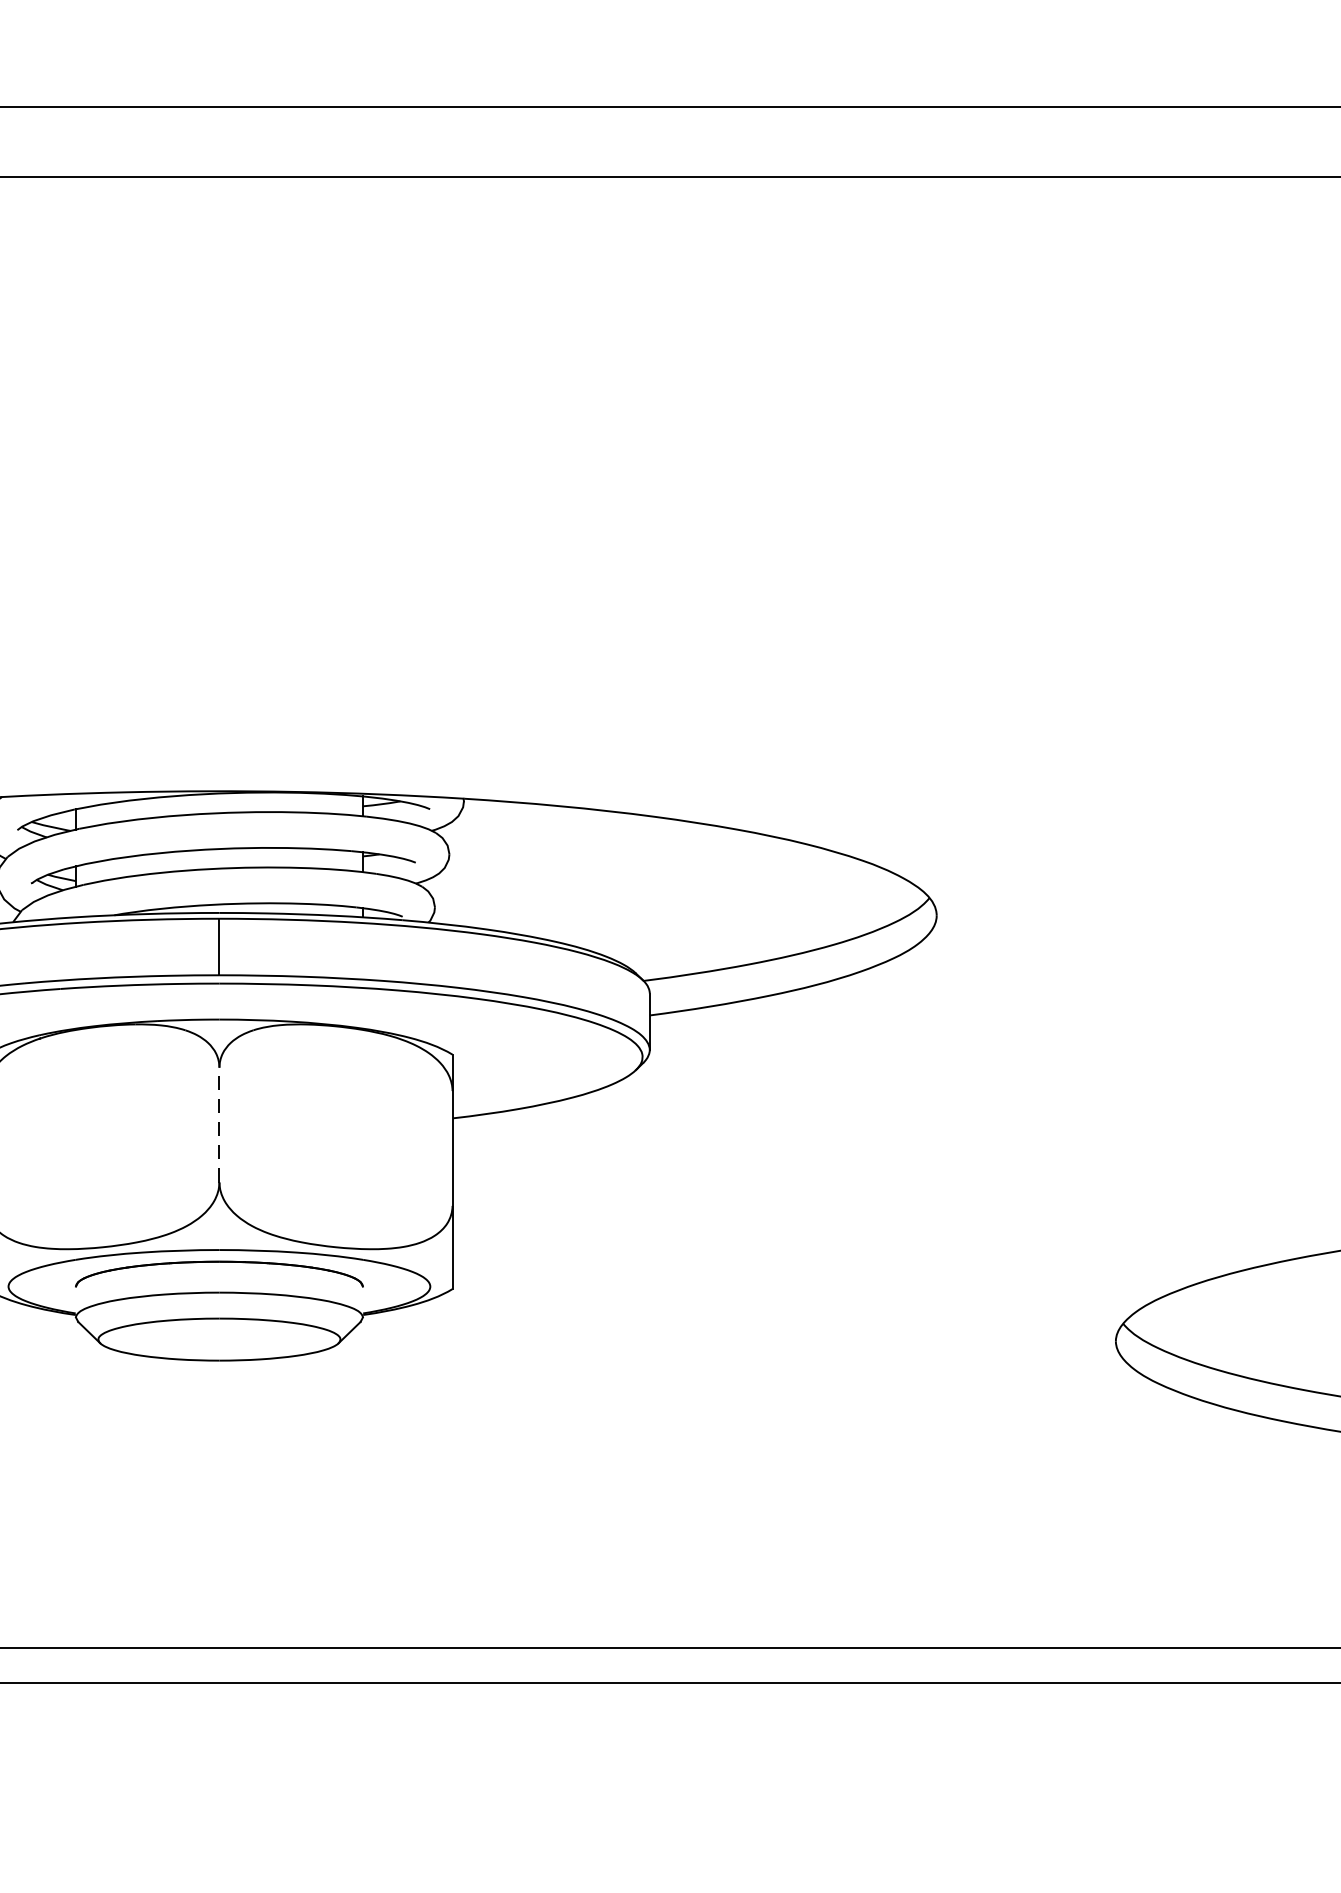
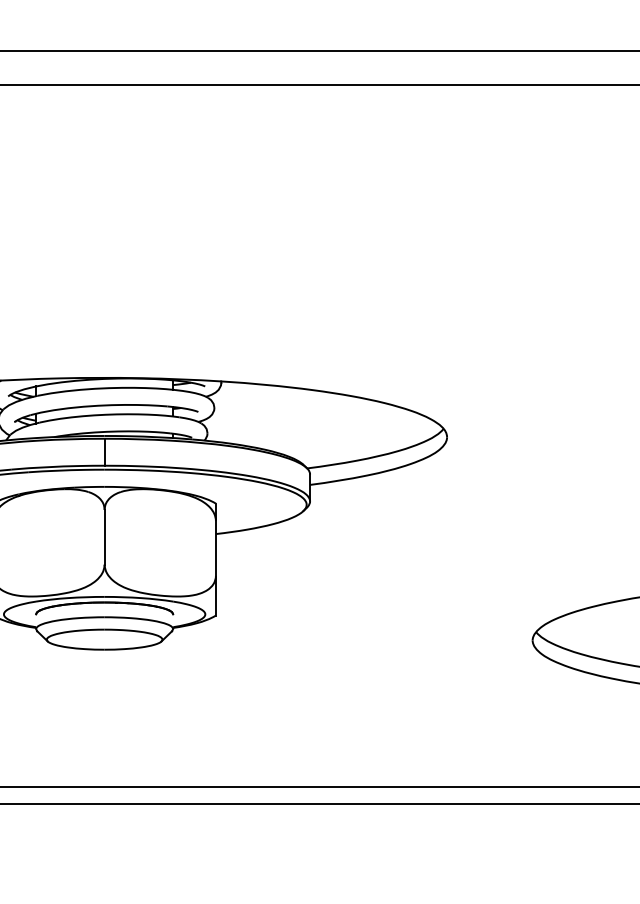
line: (219, 1123) -> (104, 536), dashed -> solid

